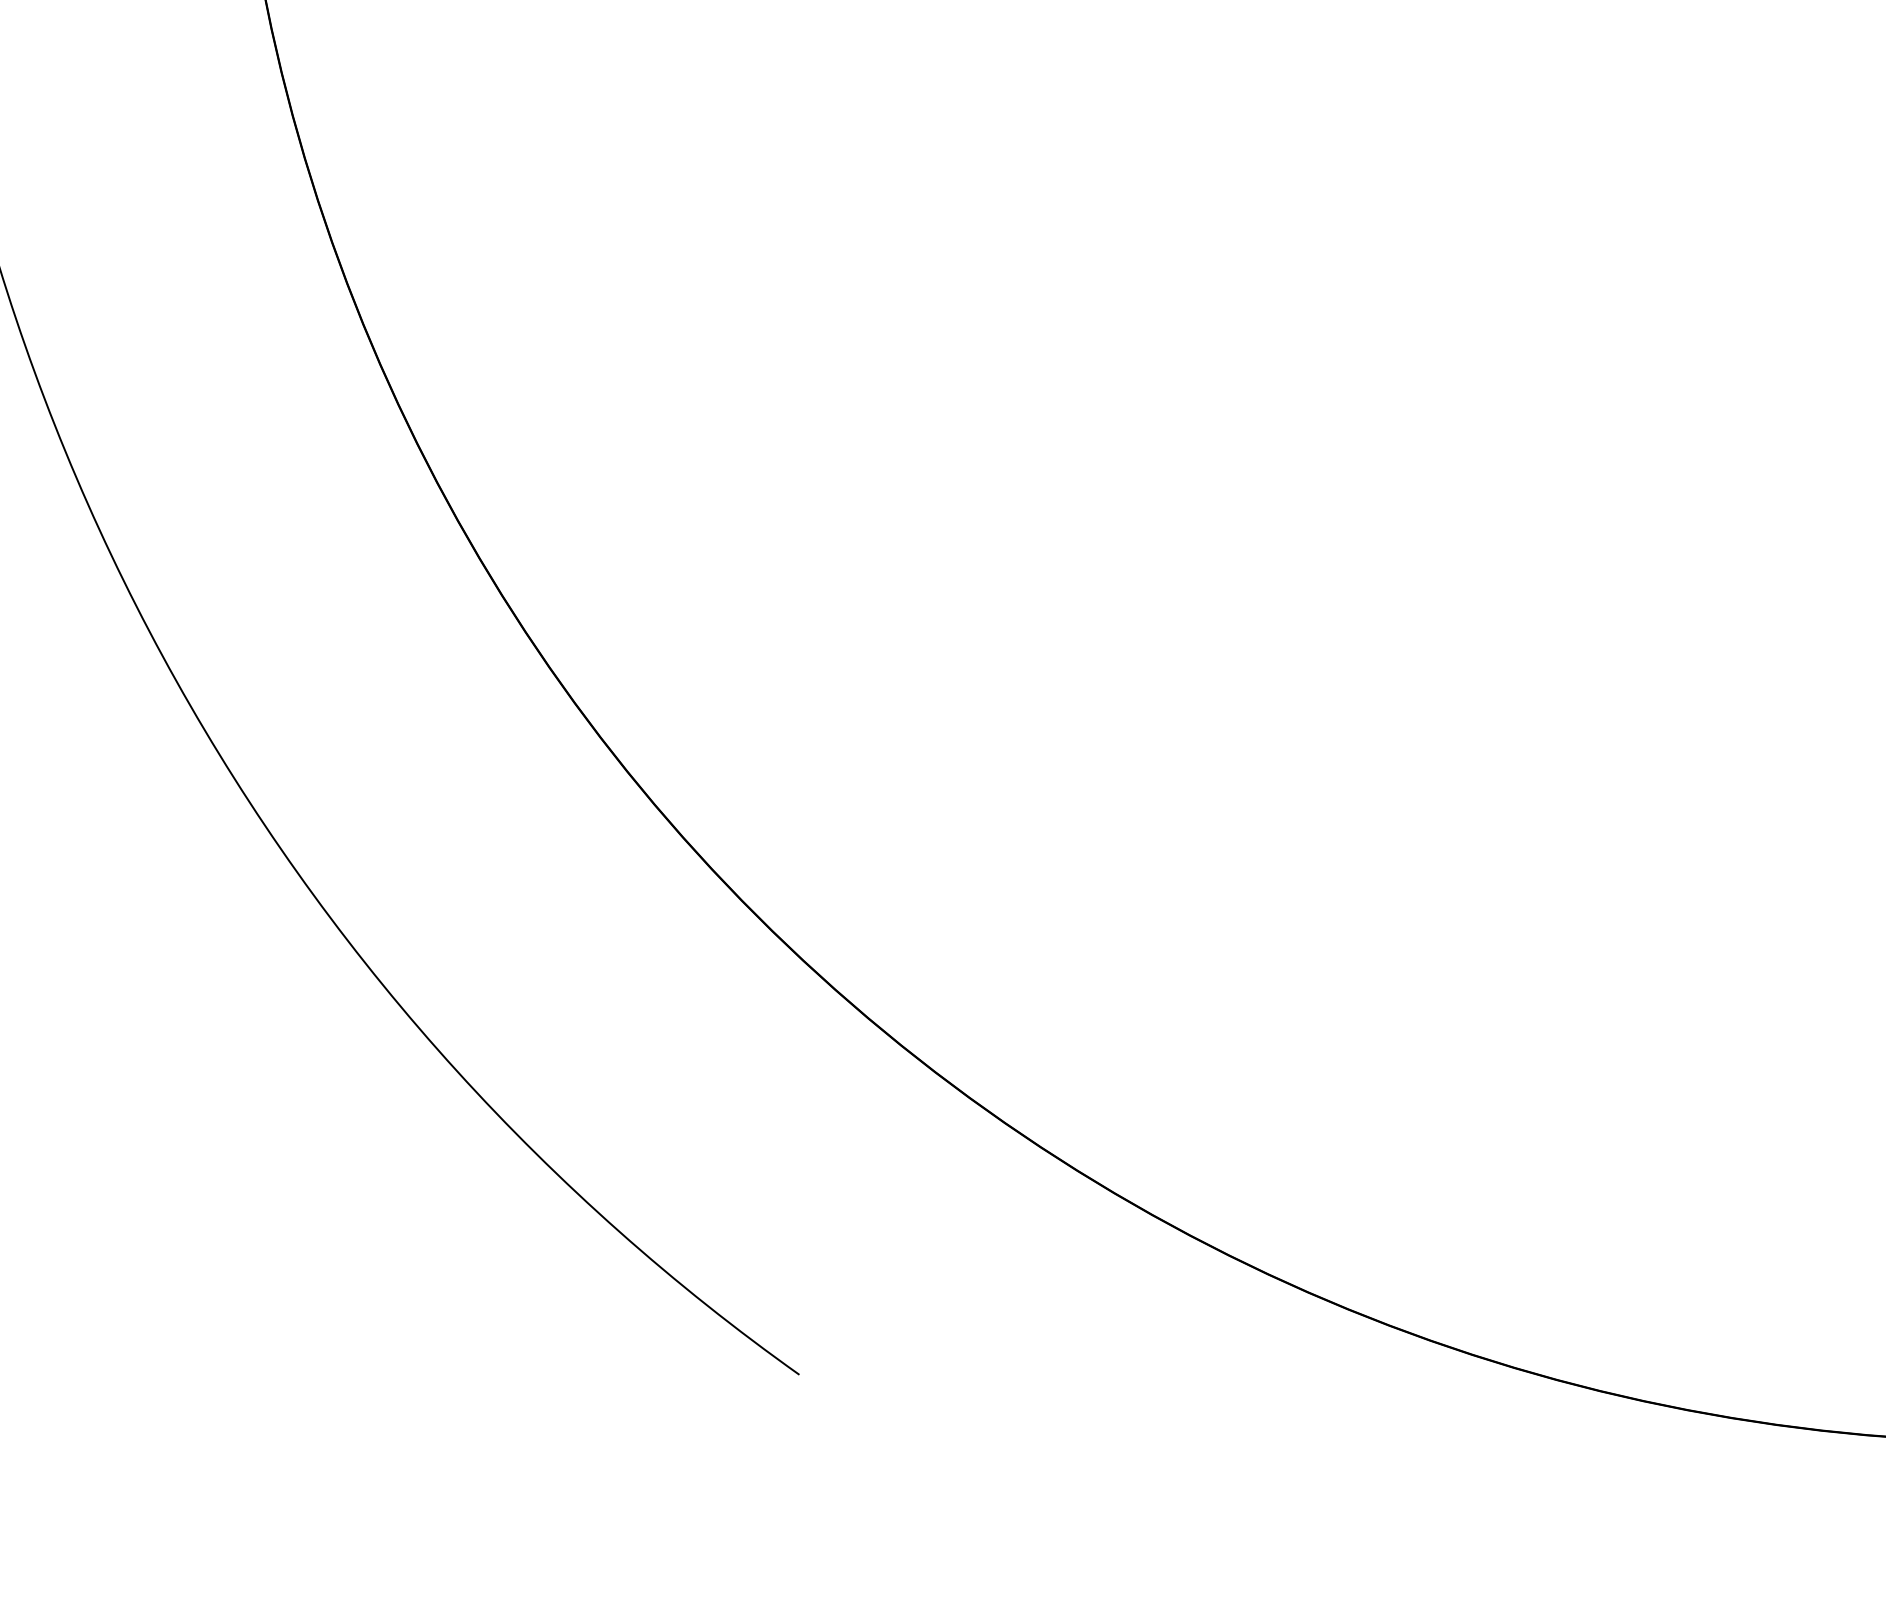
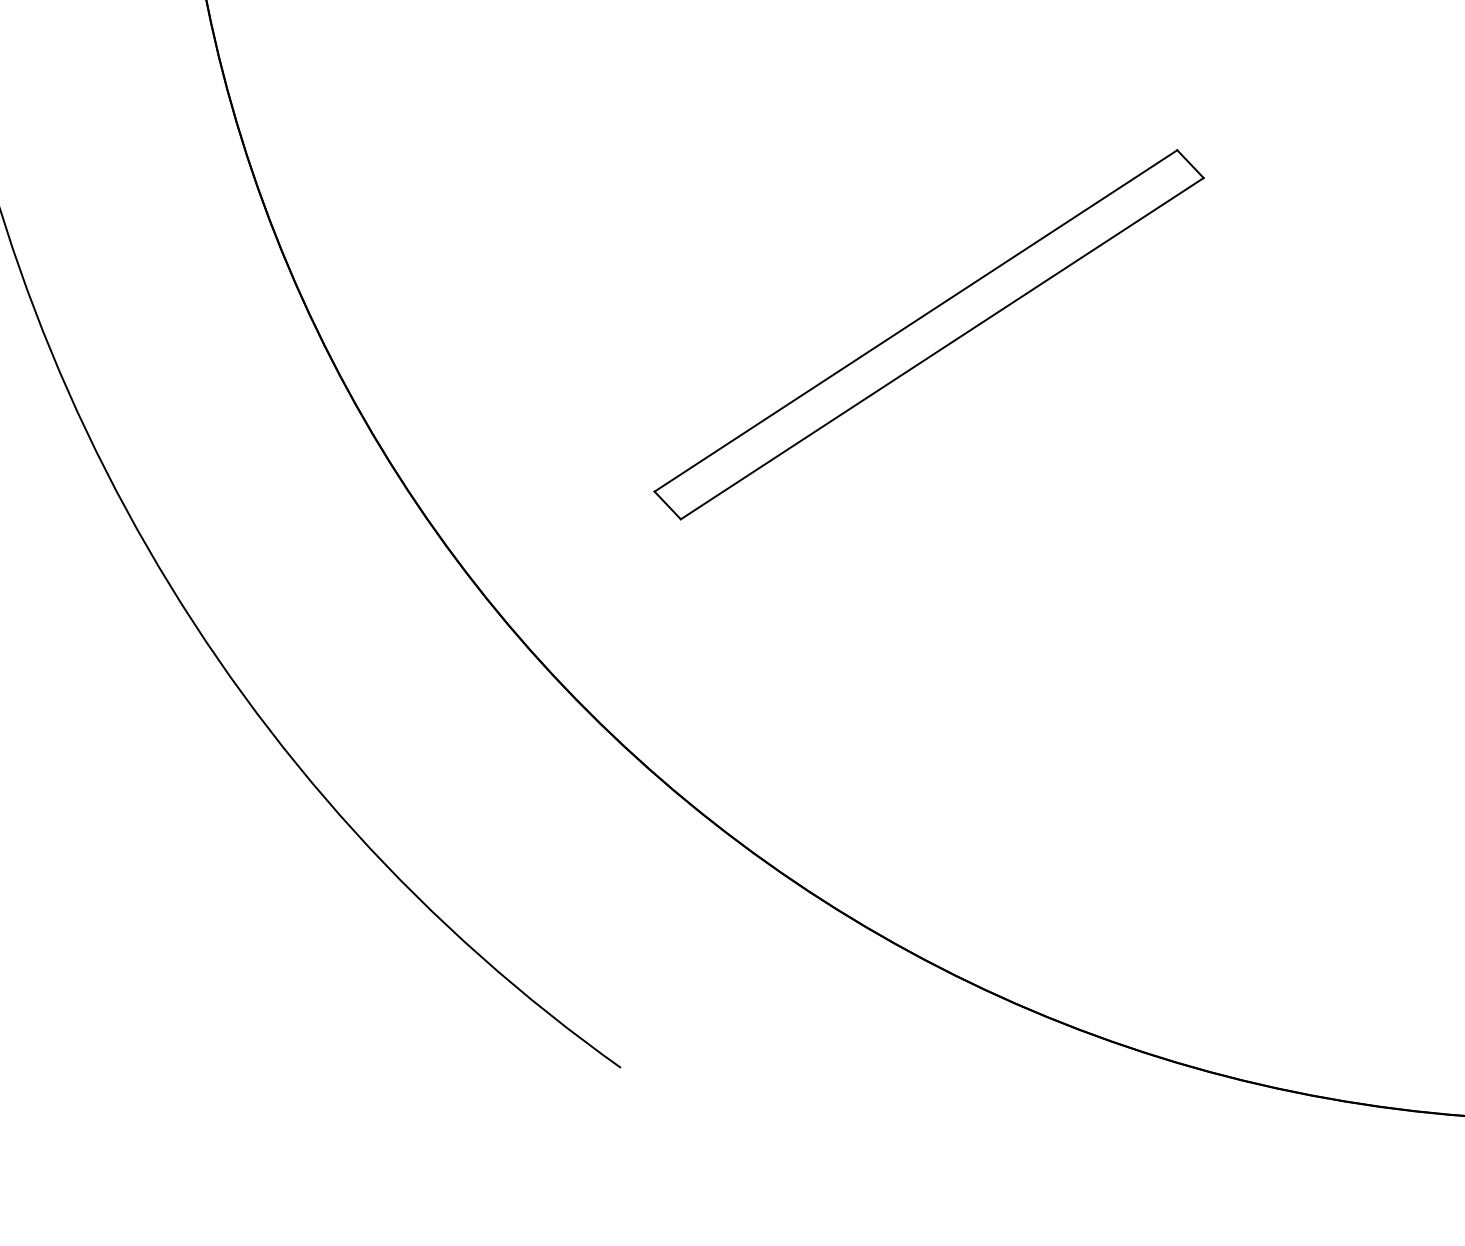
part: (1195, 430) -> (928, 334), added

